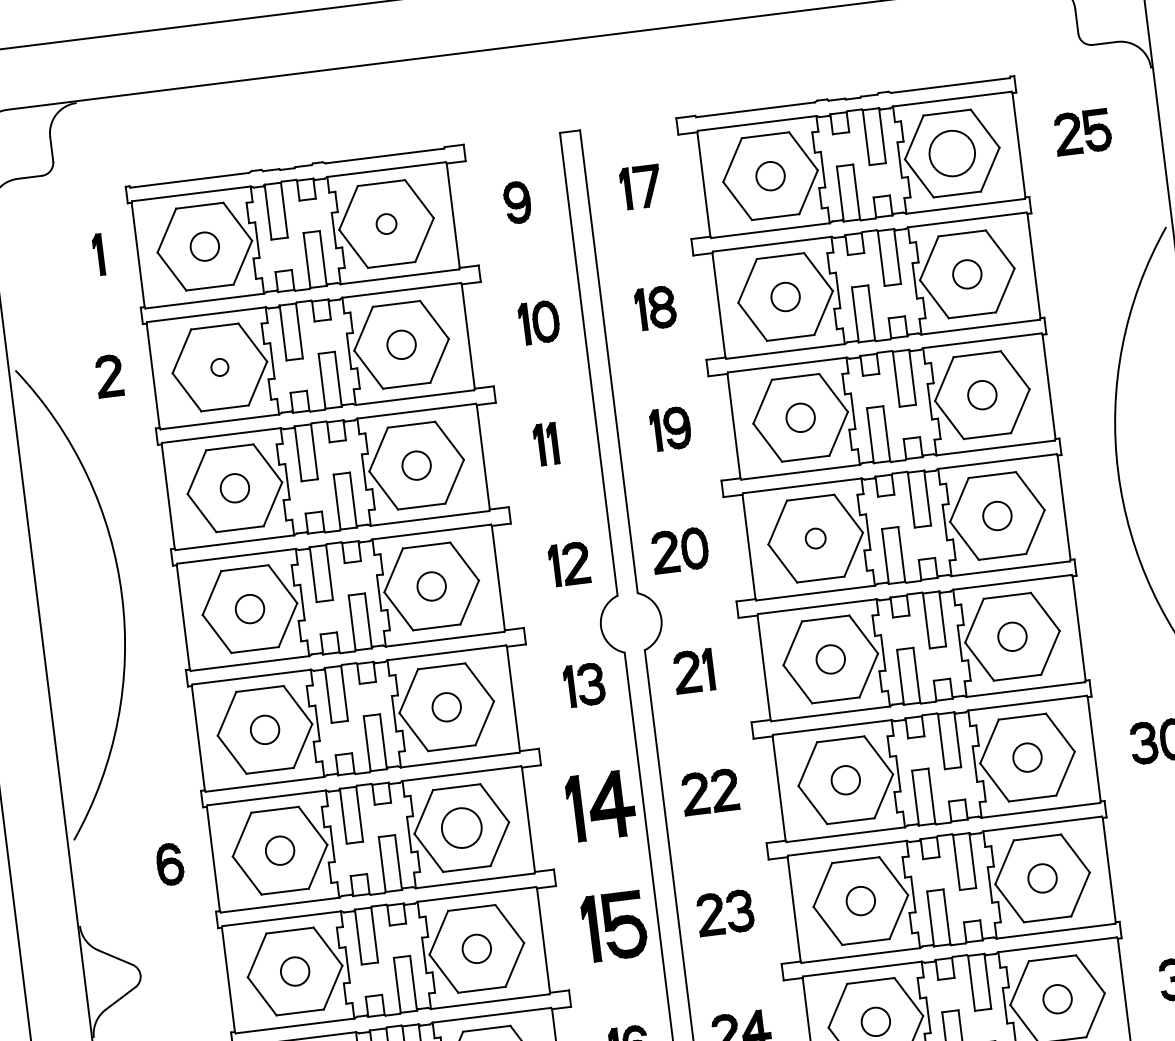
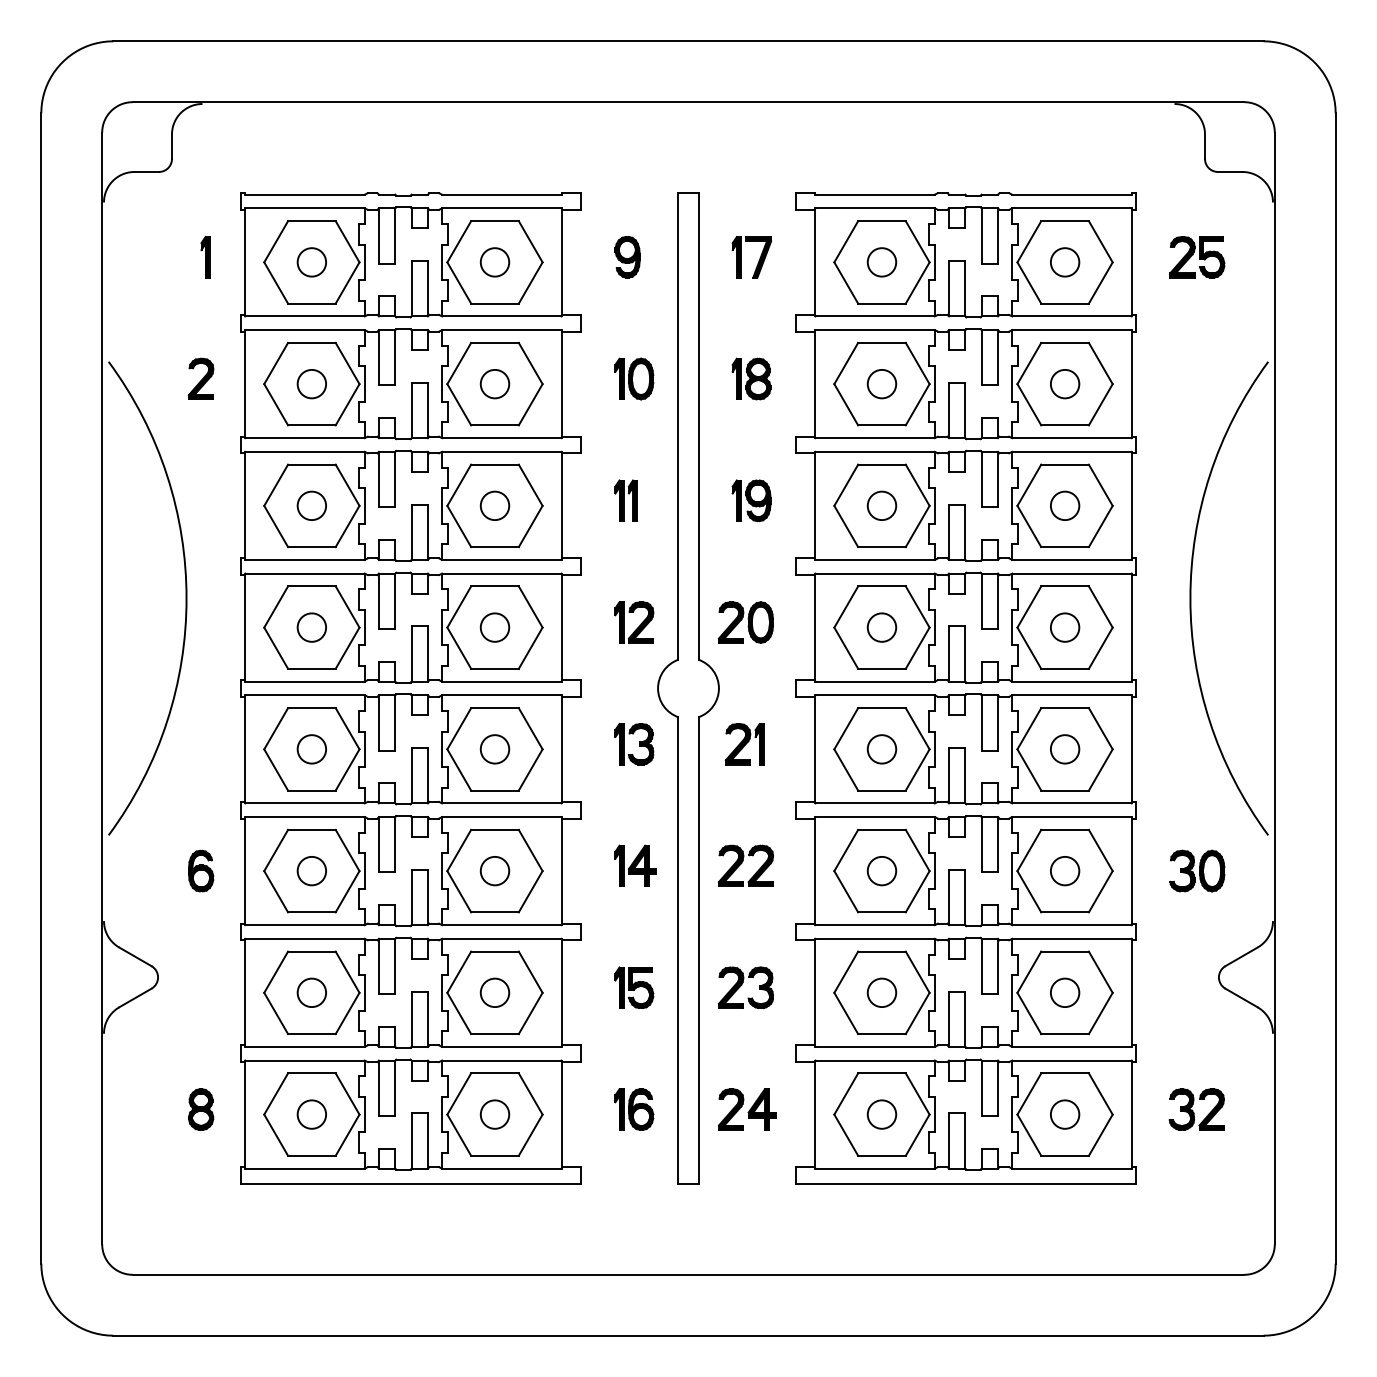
circle: (951, 153) -> (1064, 262), size x0.62
circle: (386, 224) -> (494, 262), size x1.43
circle: (219, 366) -> (311, 383), size x1.67
circle: (815, 538) -> (881, 627), size x1.43
part: (600, 805) -> (635, 865), size x0.62
circle: (461, 827) -> (494, 870), size x0.71
part: (614, 926) -> (634, 987), size x0.62

